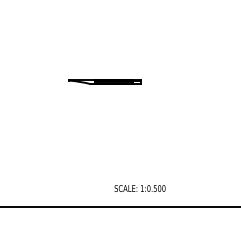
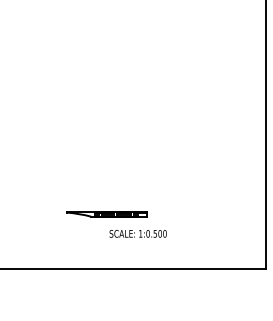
part: (104, 82) -> (106, 214), moved
text: (139, 188) -> (137, 233), moved

